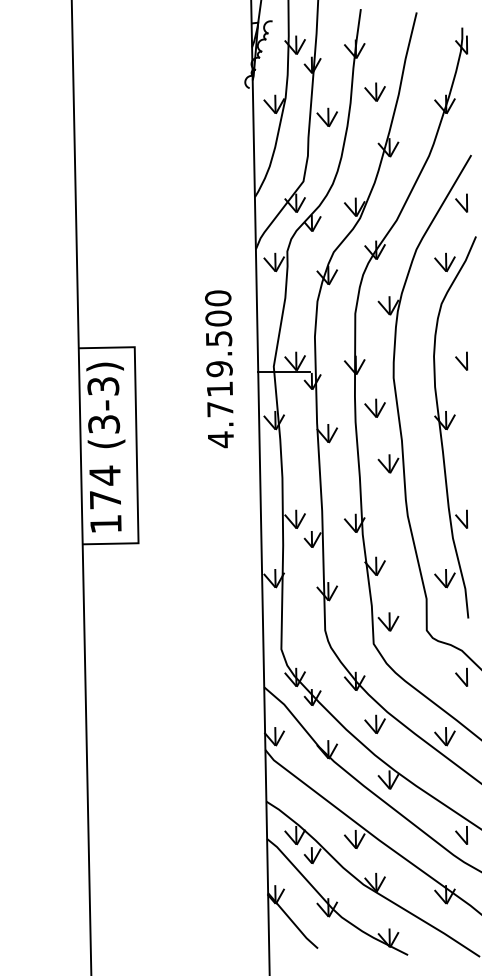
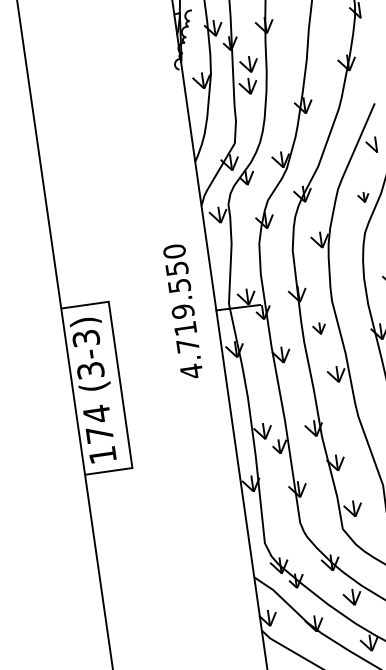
part: (374, 91) -> (248, 64), moved
part: (444, 262) -> (363, 197), size x0.6
text: (218, 318) -> (176, 268), 4.719.500 -> 4.719.550
part: (374, 407) -> (318, 328), size x0.7

